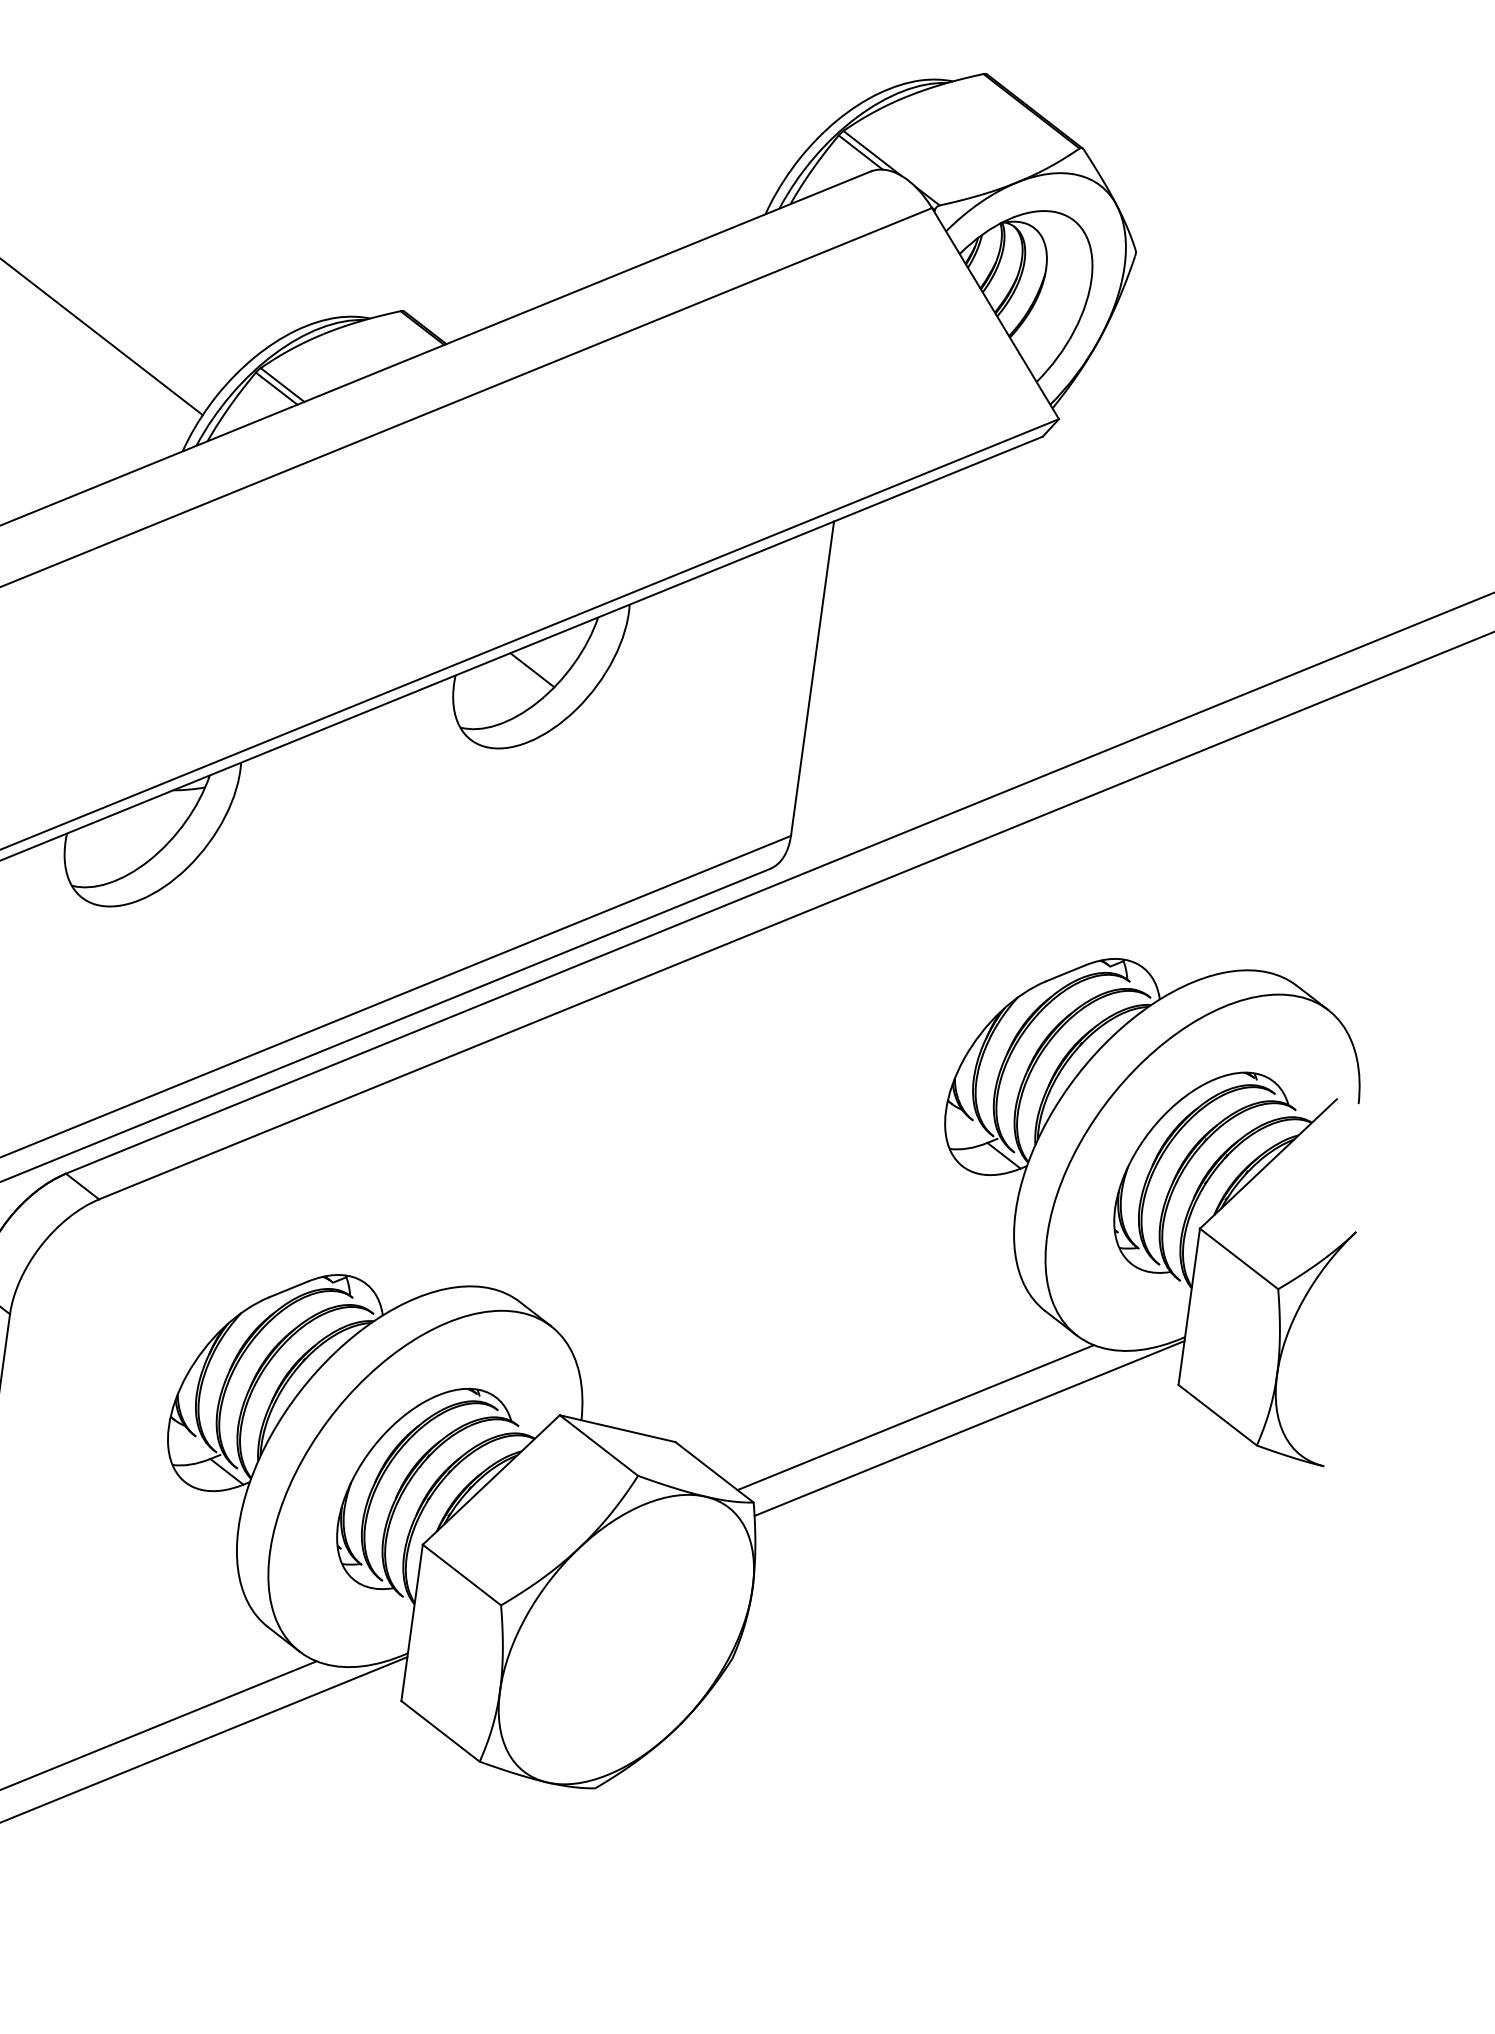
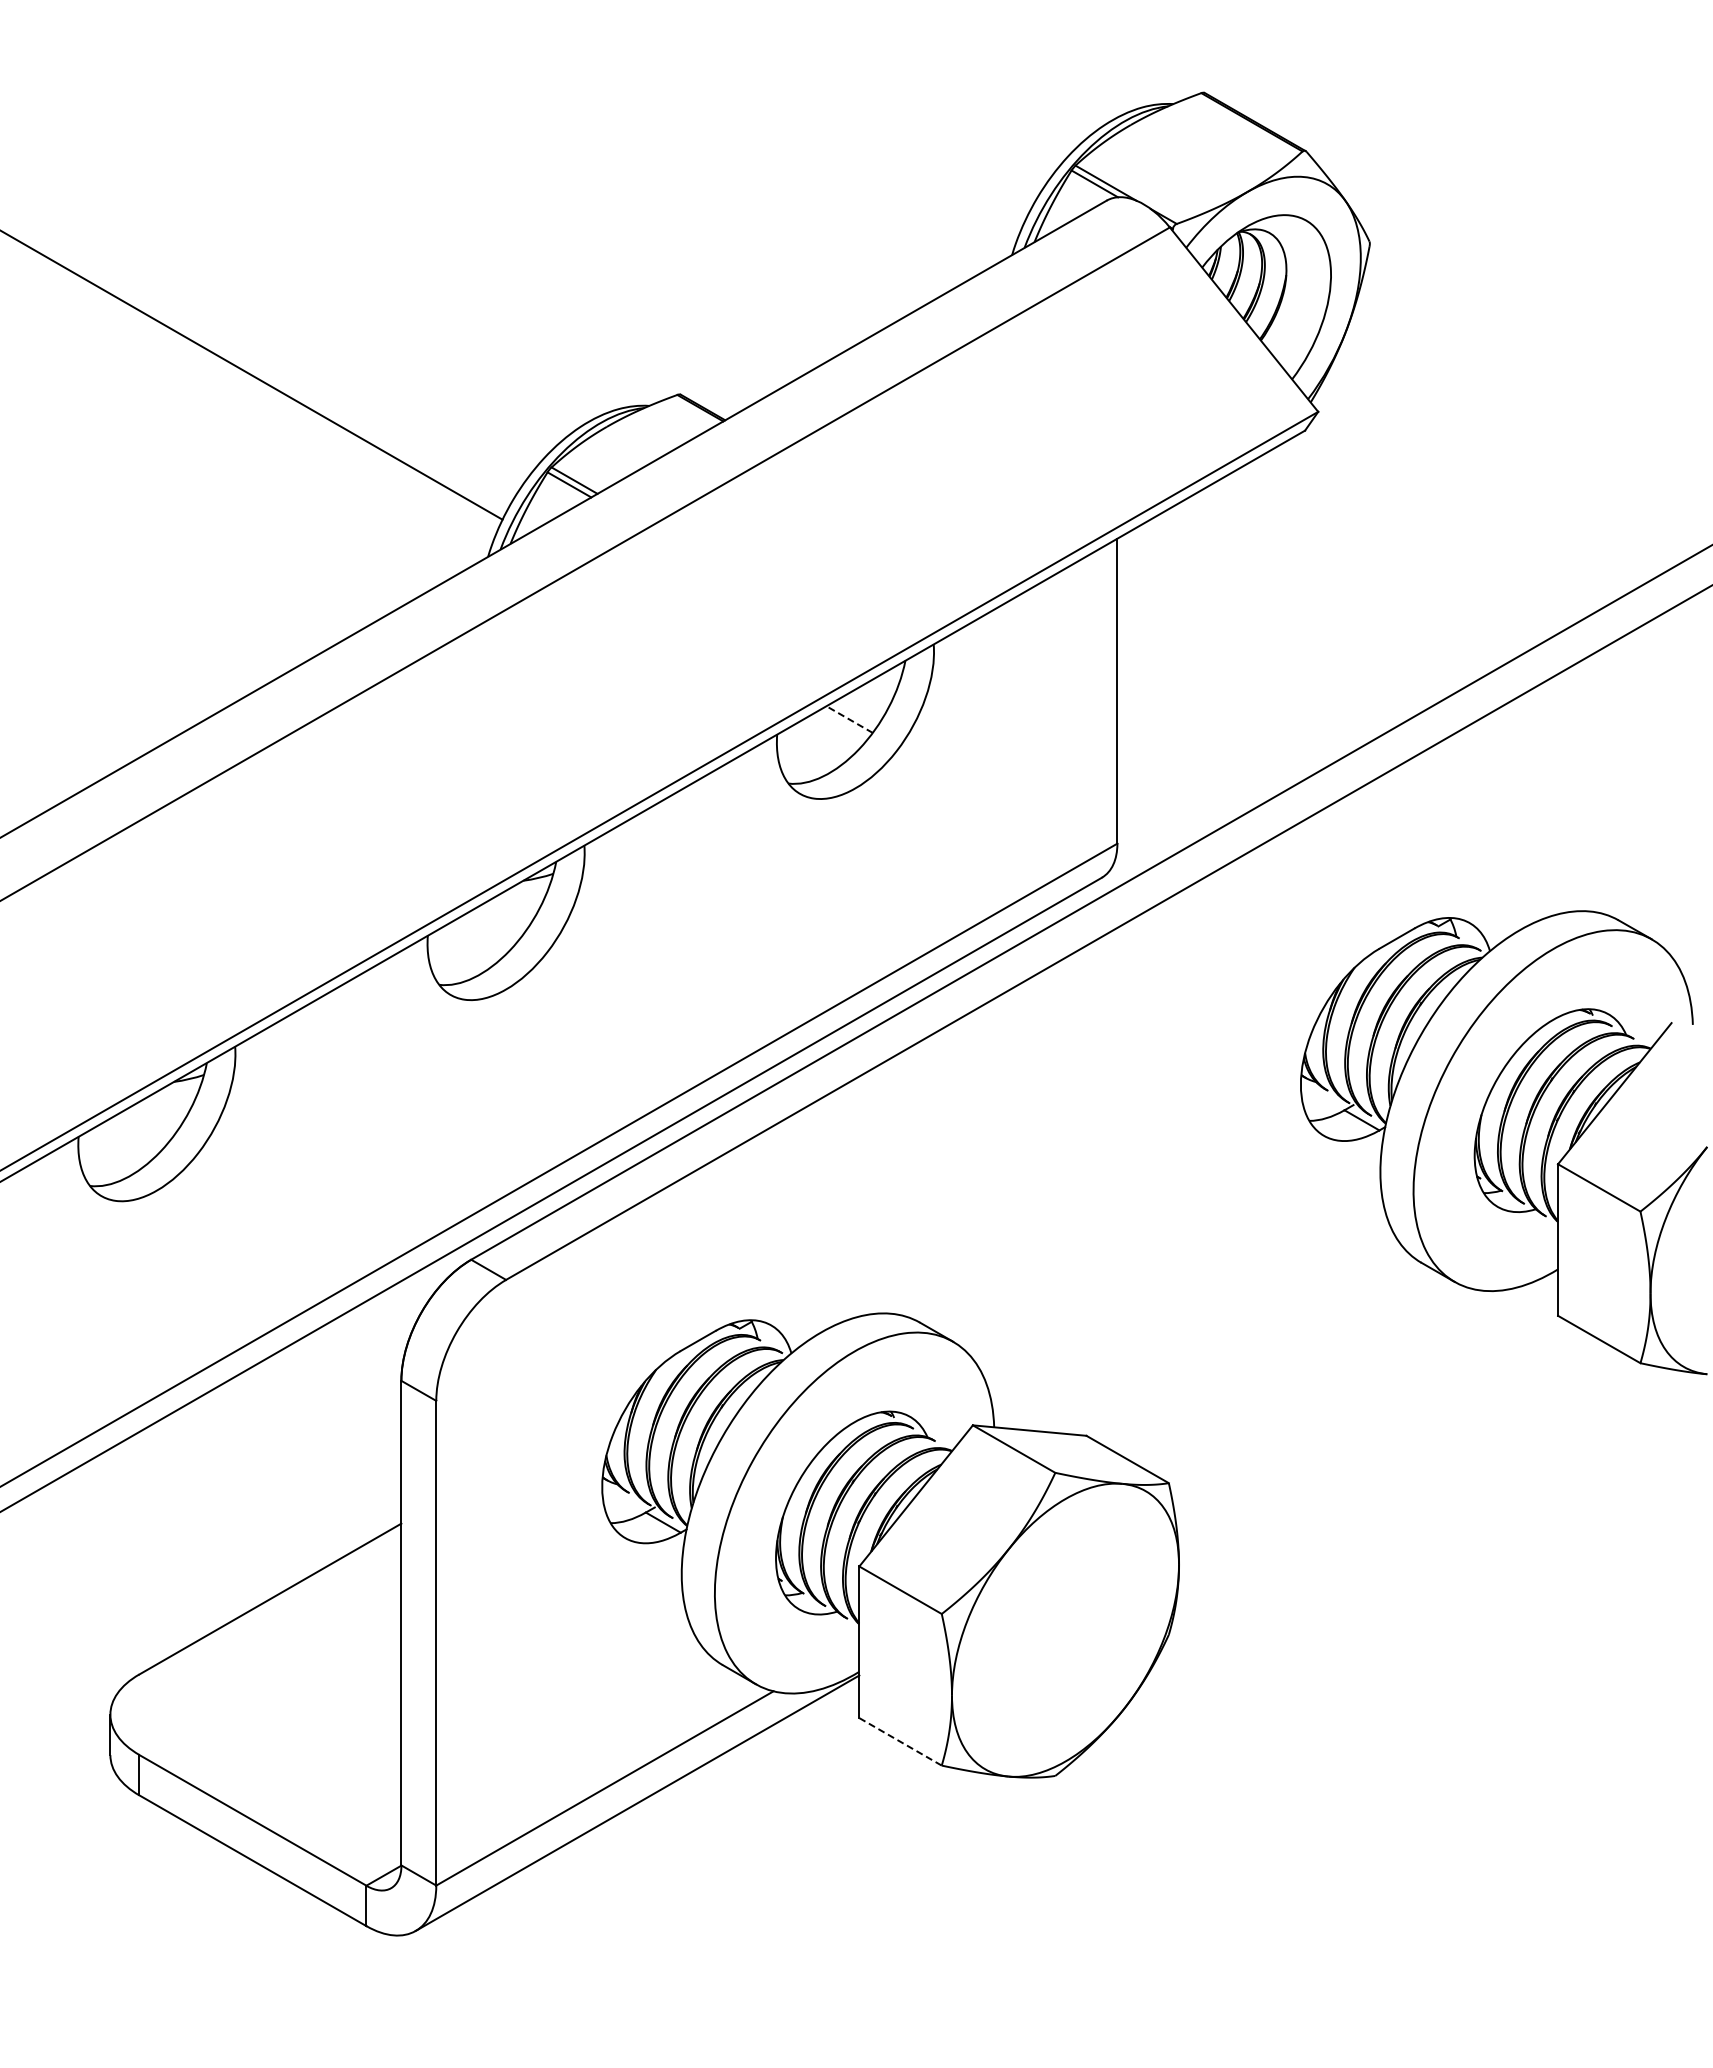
line: (532, 670) -> (849, 719), solid -> dashed
line: (915, 1416) -> (1311, 1380), removed
line: (969, 1428) -> (1364, 1384), removed
line: (440, 1730) -> (900, 1741), solid -> dashed

